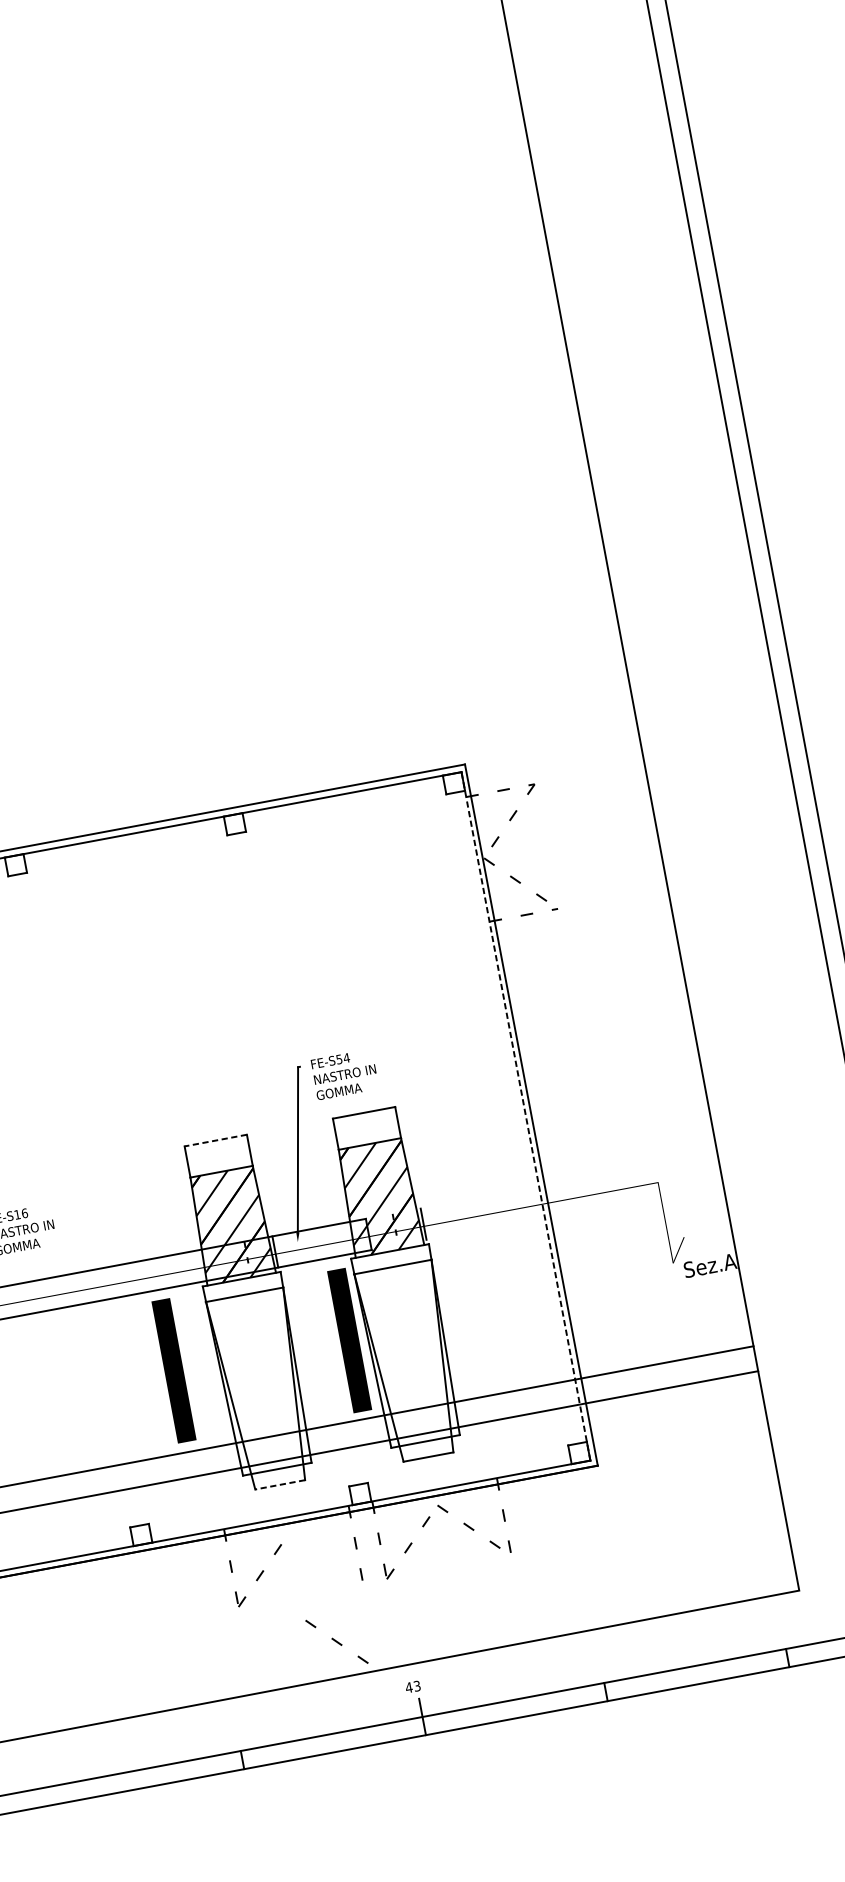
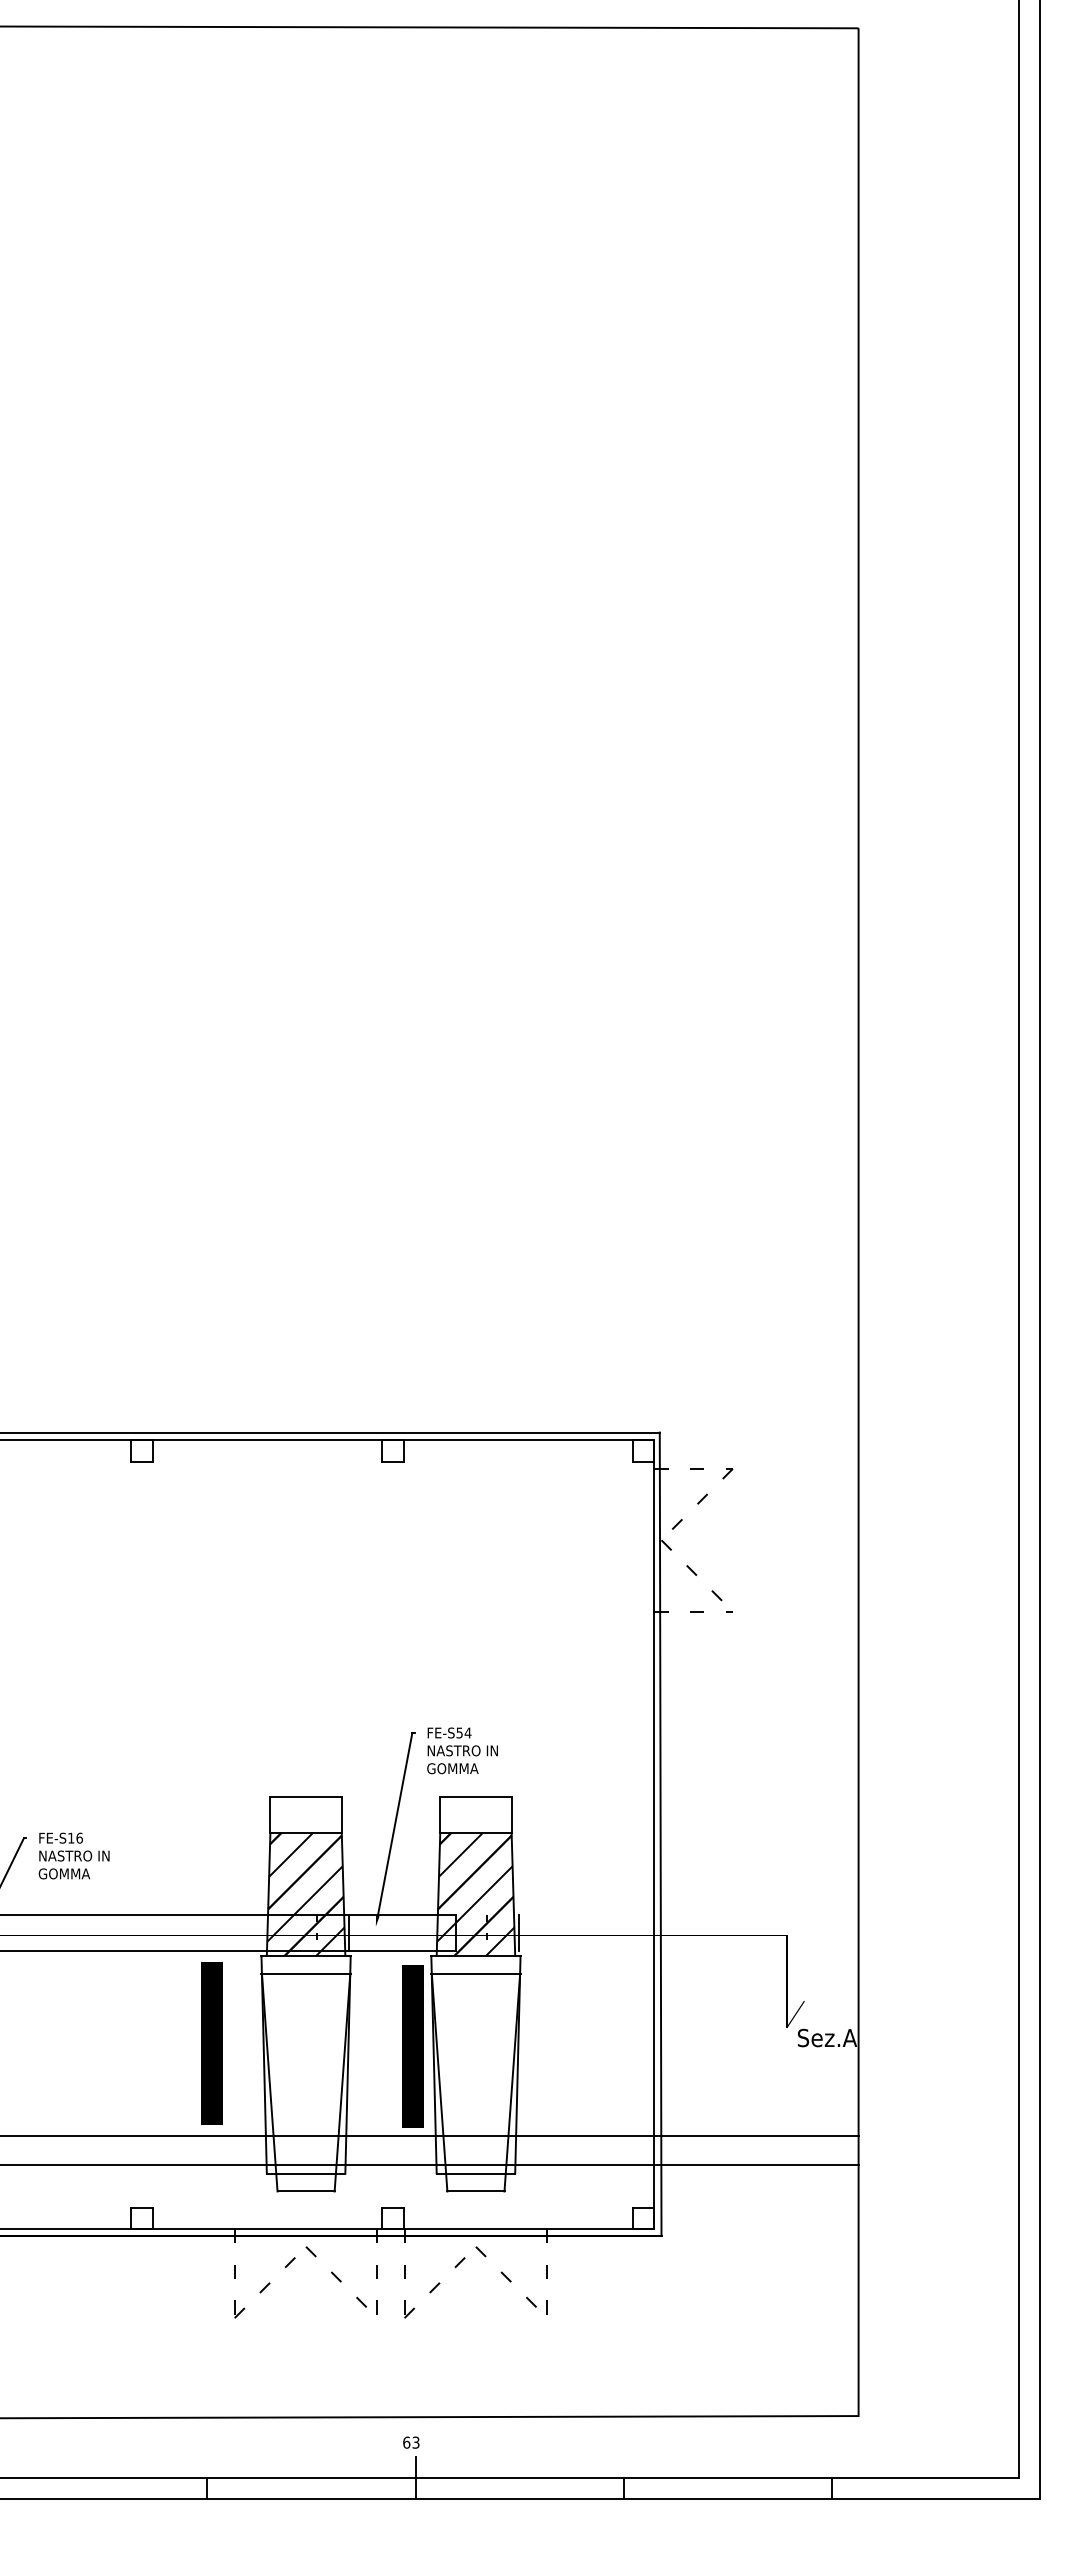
line: (526, 1116) -> (654, 1834), dashed -> solid
line: (216, 1140) -> (306, 1797), dashed -> solid
line: (280, 1484) -> (306, 2191), dashed -> solid
line: (336, 1641) -> (335, 2276), moved
text: (408, 1687) -> (406, 2442), 43 -> 63

